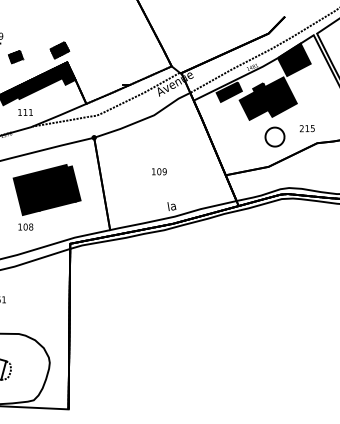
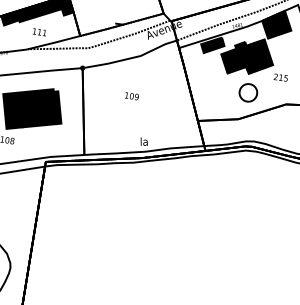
text: (25, 112) -> (39, 32), moved
text: (306, 128) -> (280, 77), moved
text: (159, 171) -> (132, 96), moved

